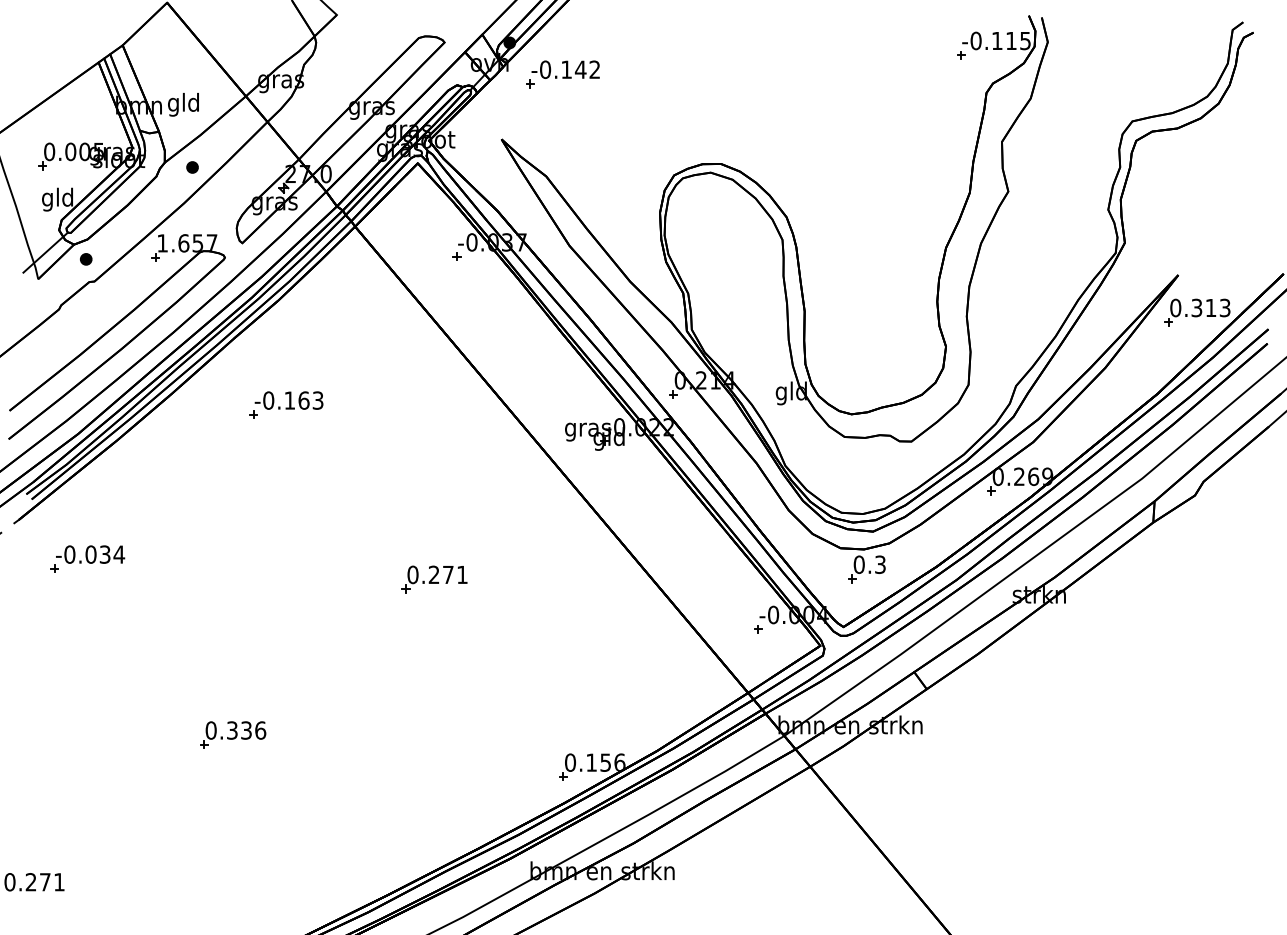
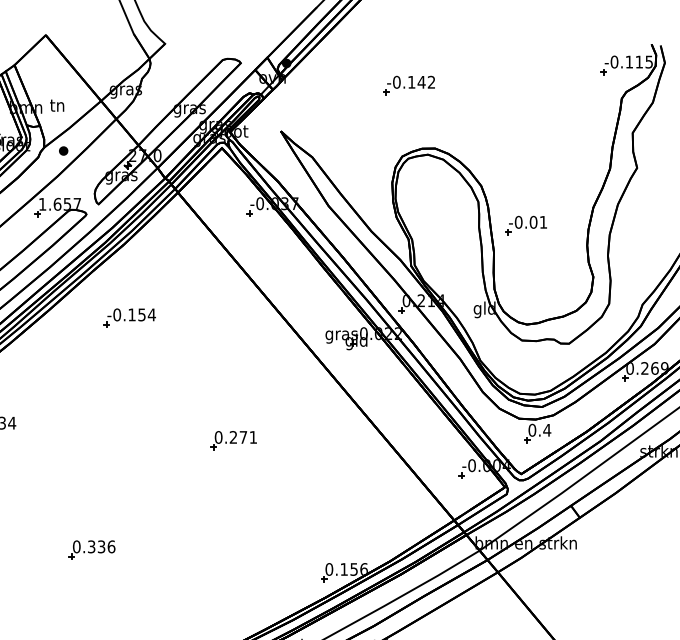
part: (562, 74) -> (408, 85), moved
text: (183, 104) -> (57, 106), gld -> tn
part: (850, 273) -> (526, 225), added
text: (310, 400) -> (146, 314), -0.163 -> -0.154
text: (880, 564) -> (547, 430), 0.3 -> 0.4

